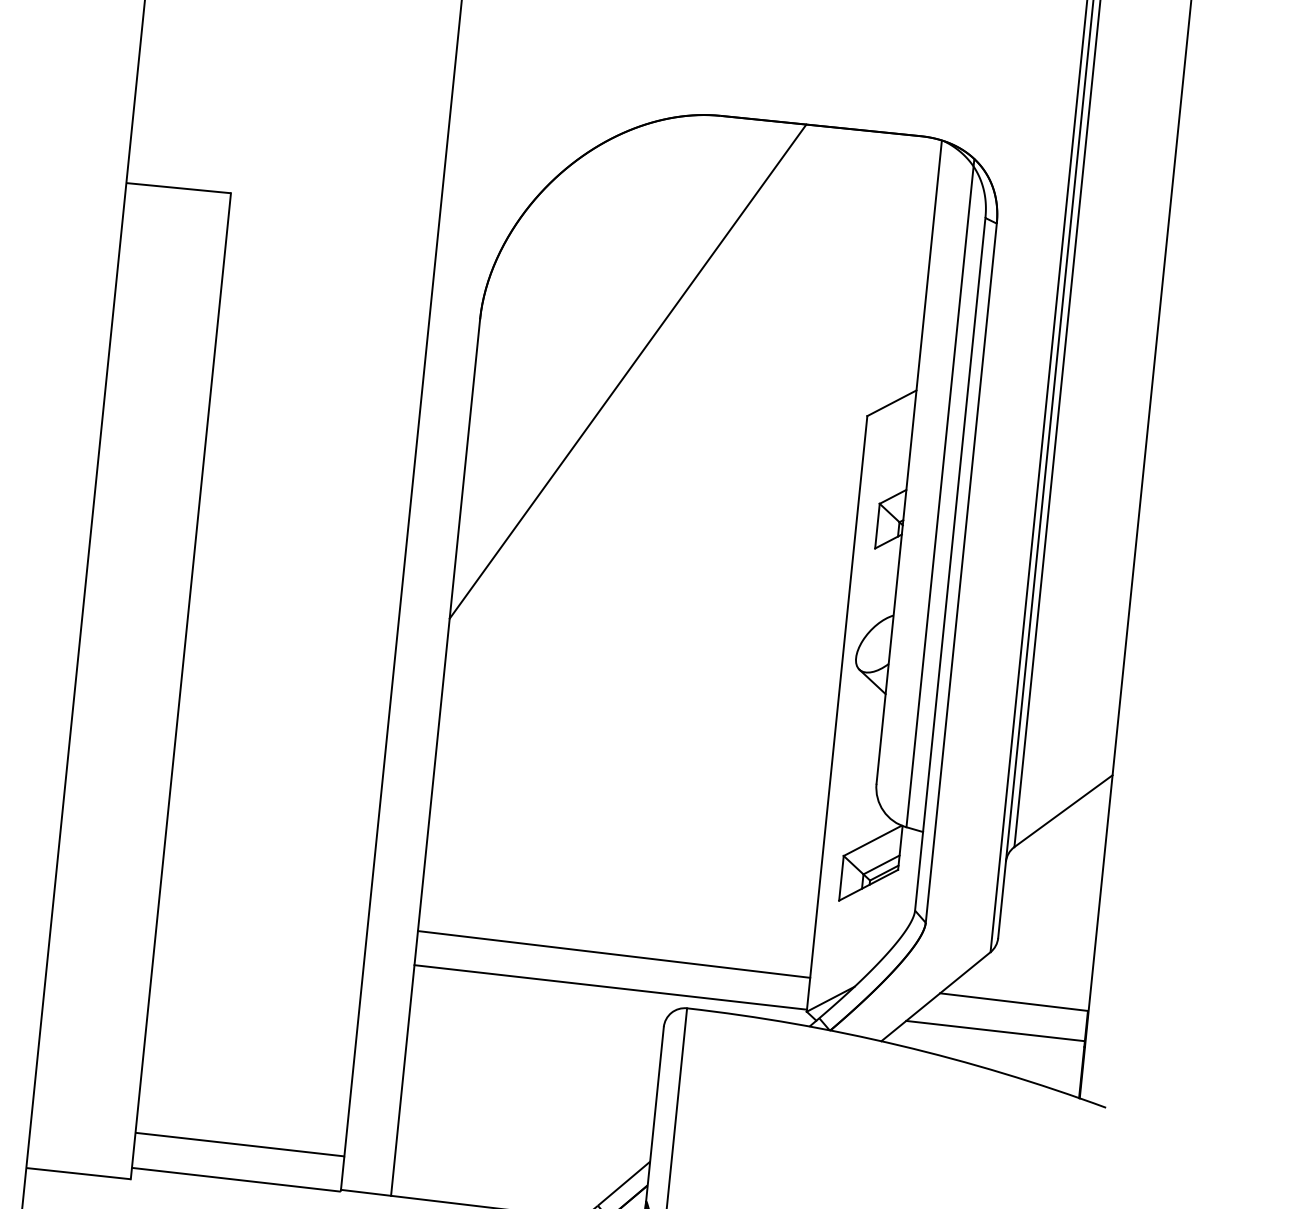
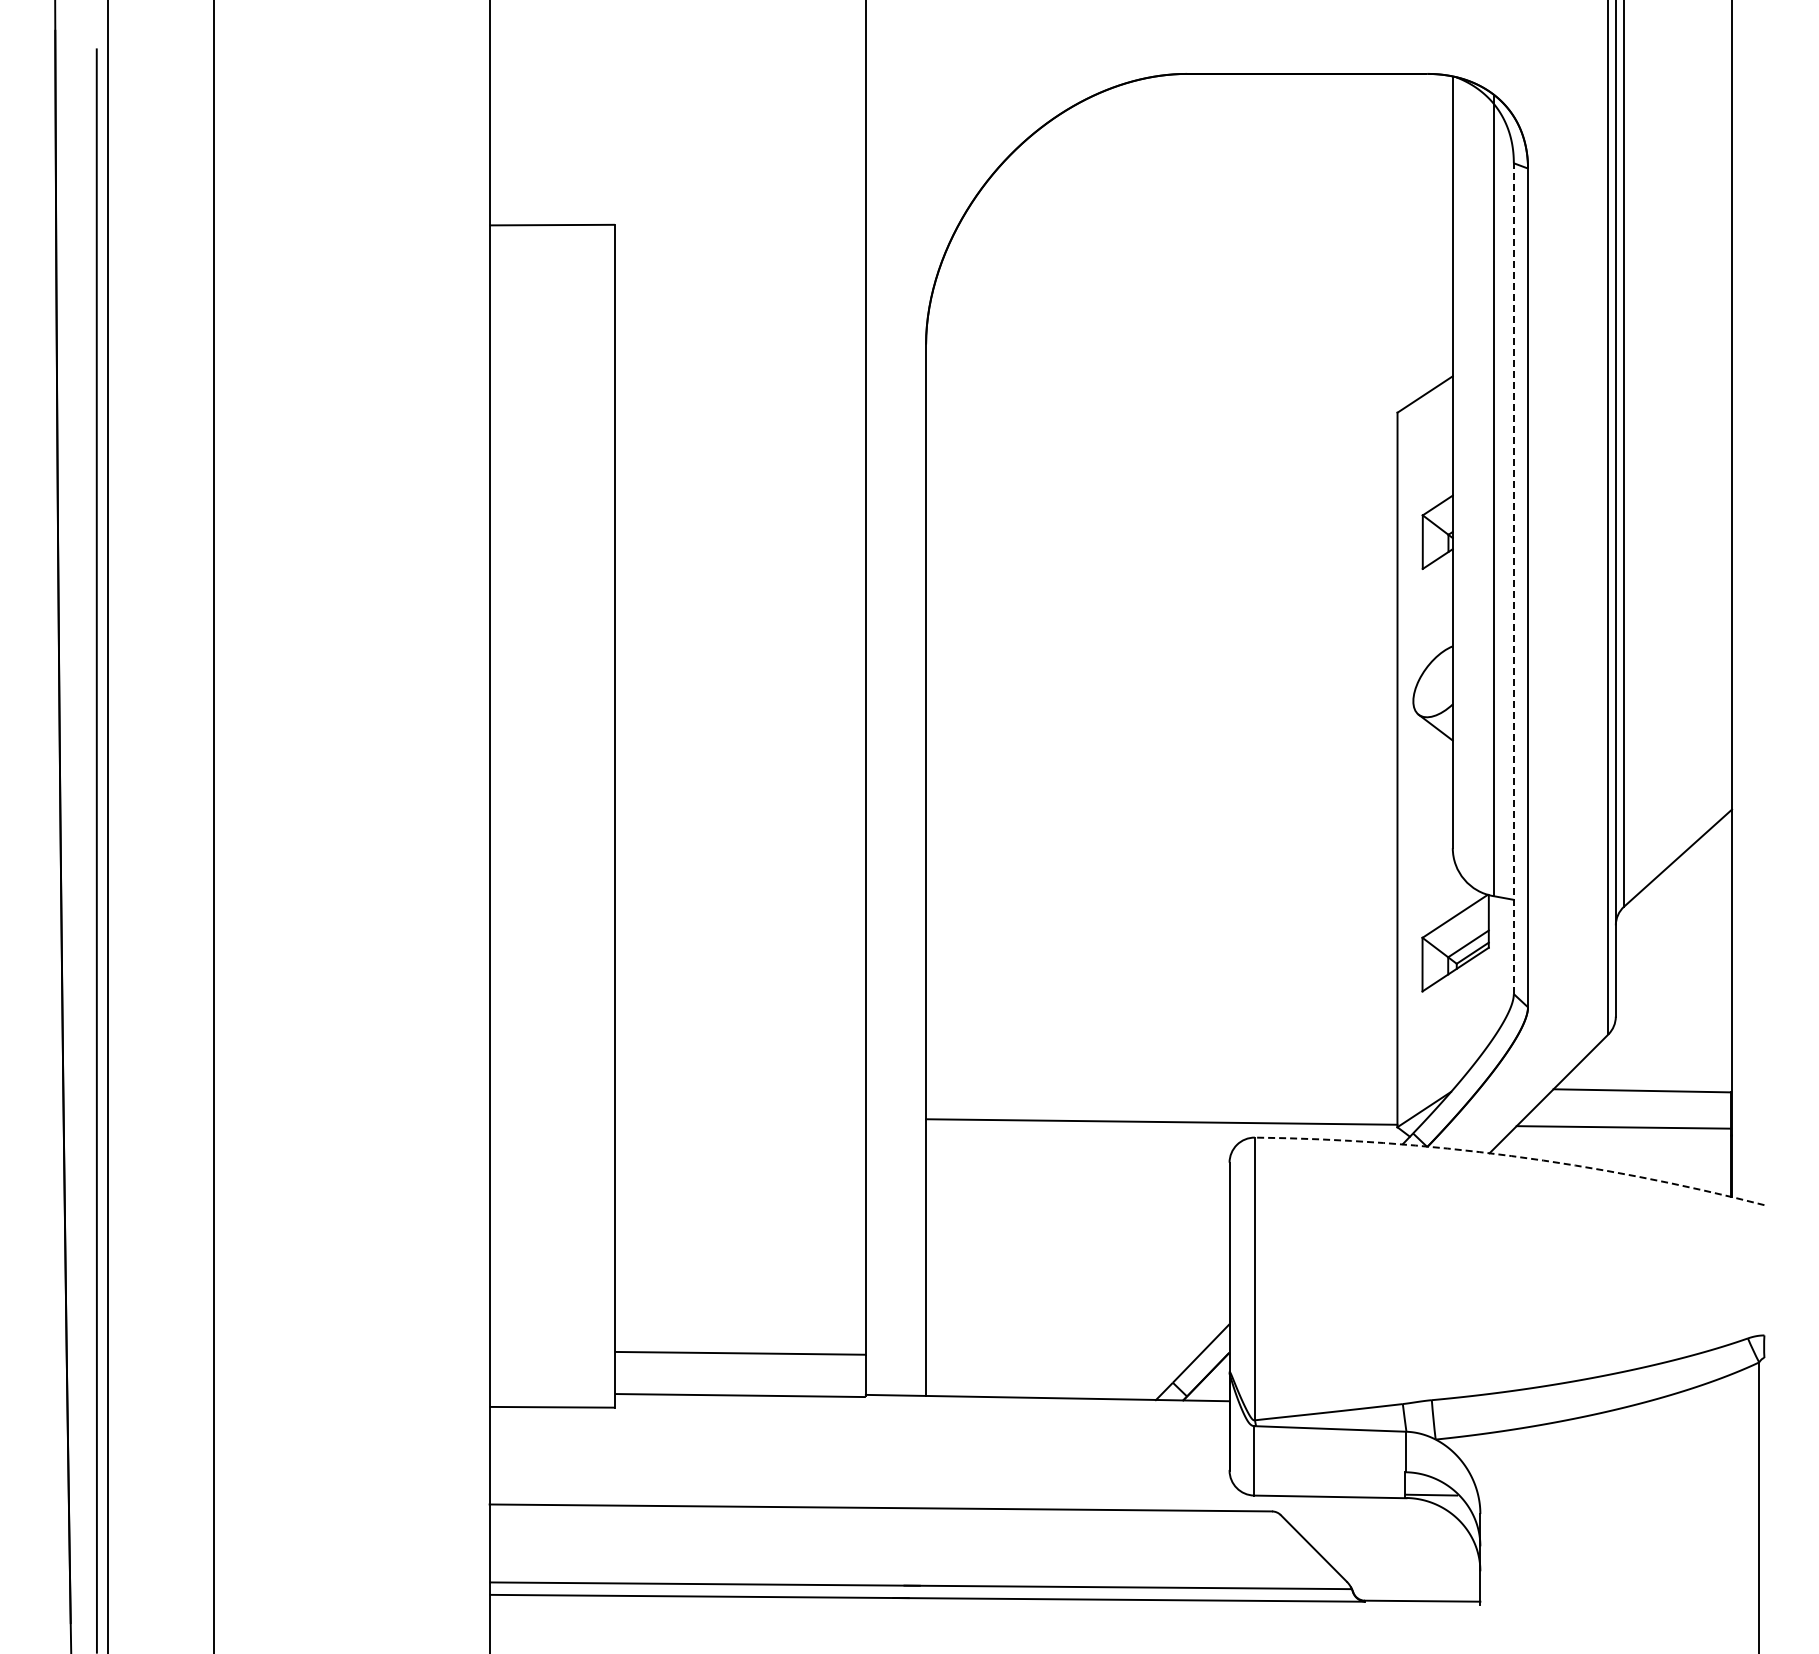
line: (627, 371) -> (1107, 388), removed
line: (949, 564) -> (1513, 578), solid -> dashed
line: (613, 954) -> (1161, 1082), removed
arc: (899, 1045) -> (1511, 1156), solid -> dashed

